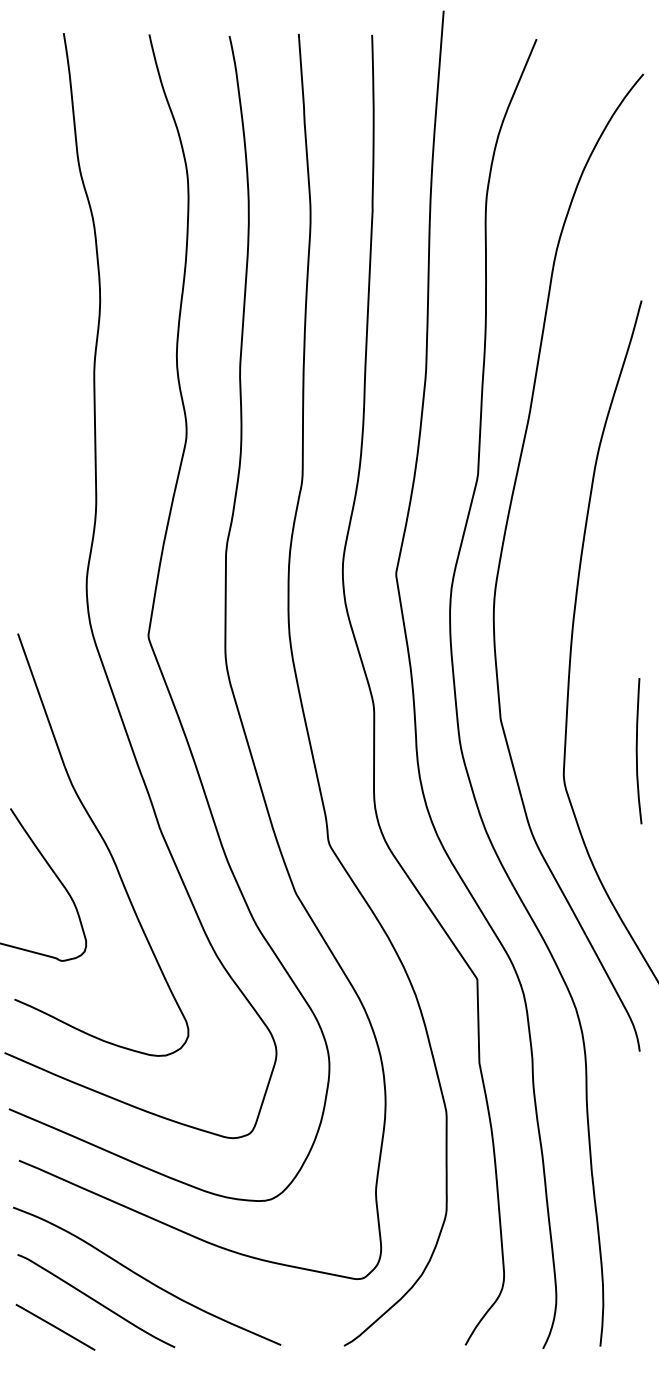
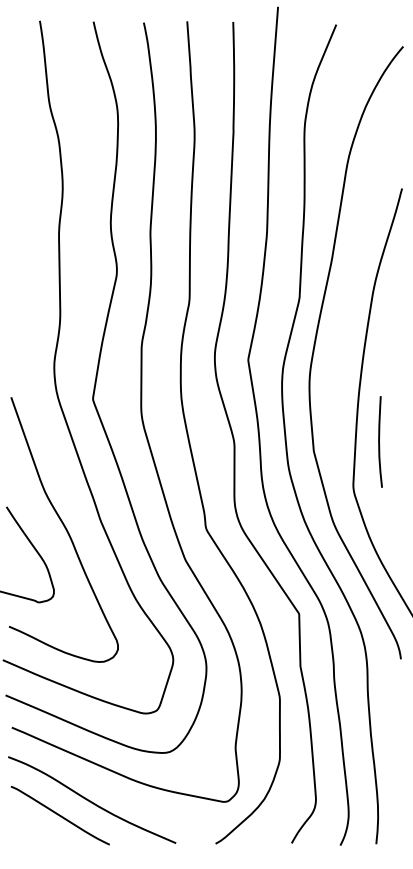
curve: (637, 750) -> (379, 441), moved
line: (55, 1326) -> (34, 831), removed

